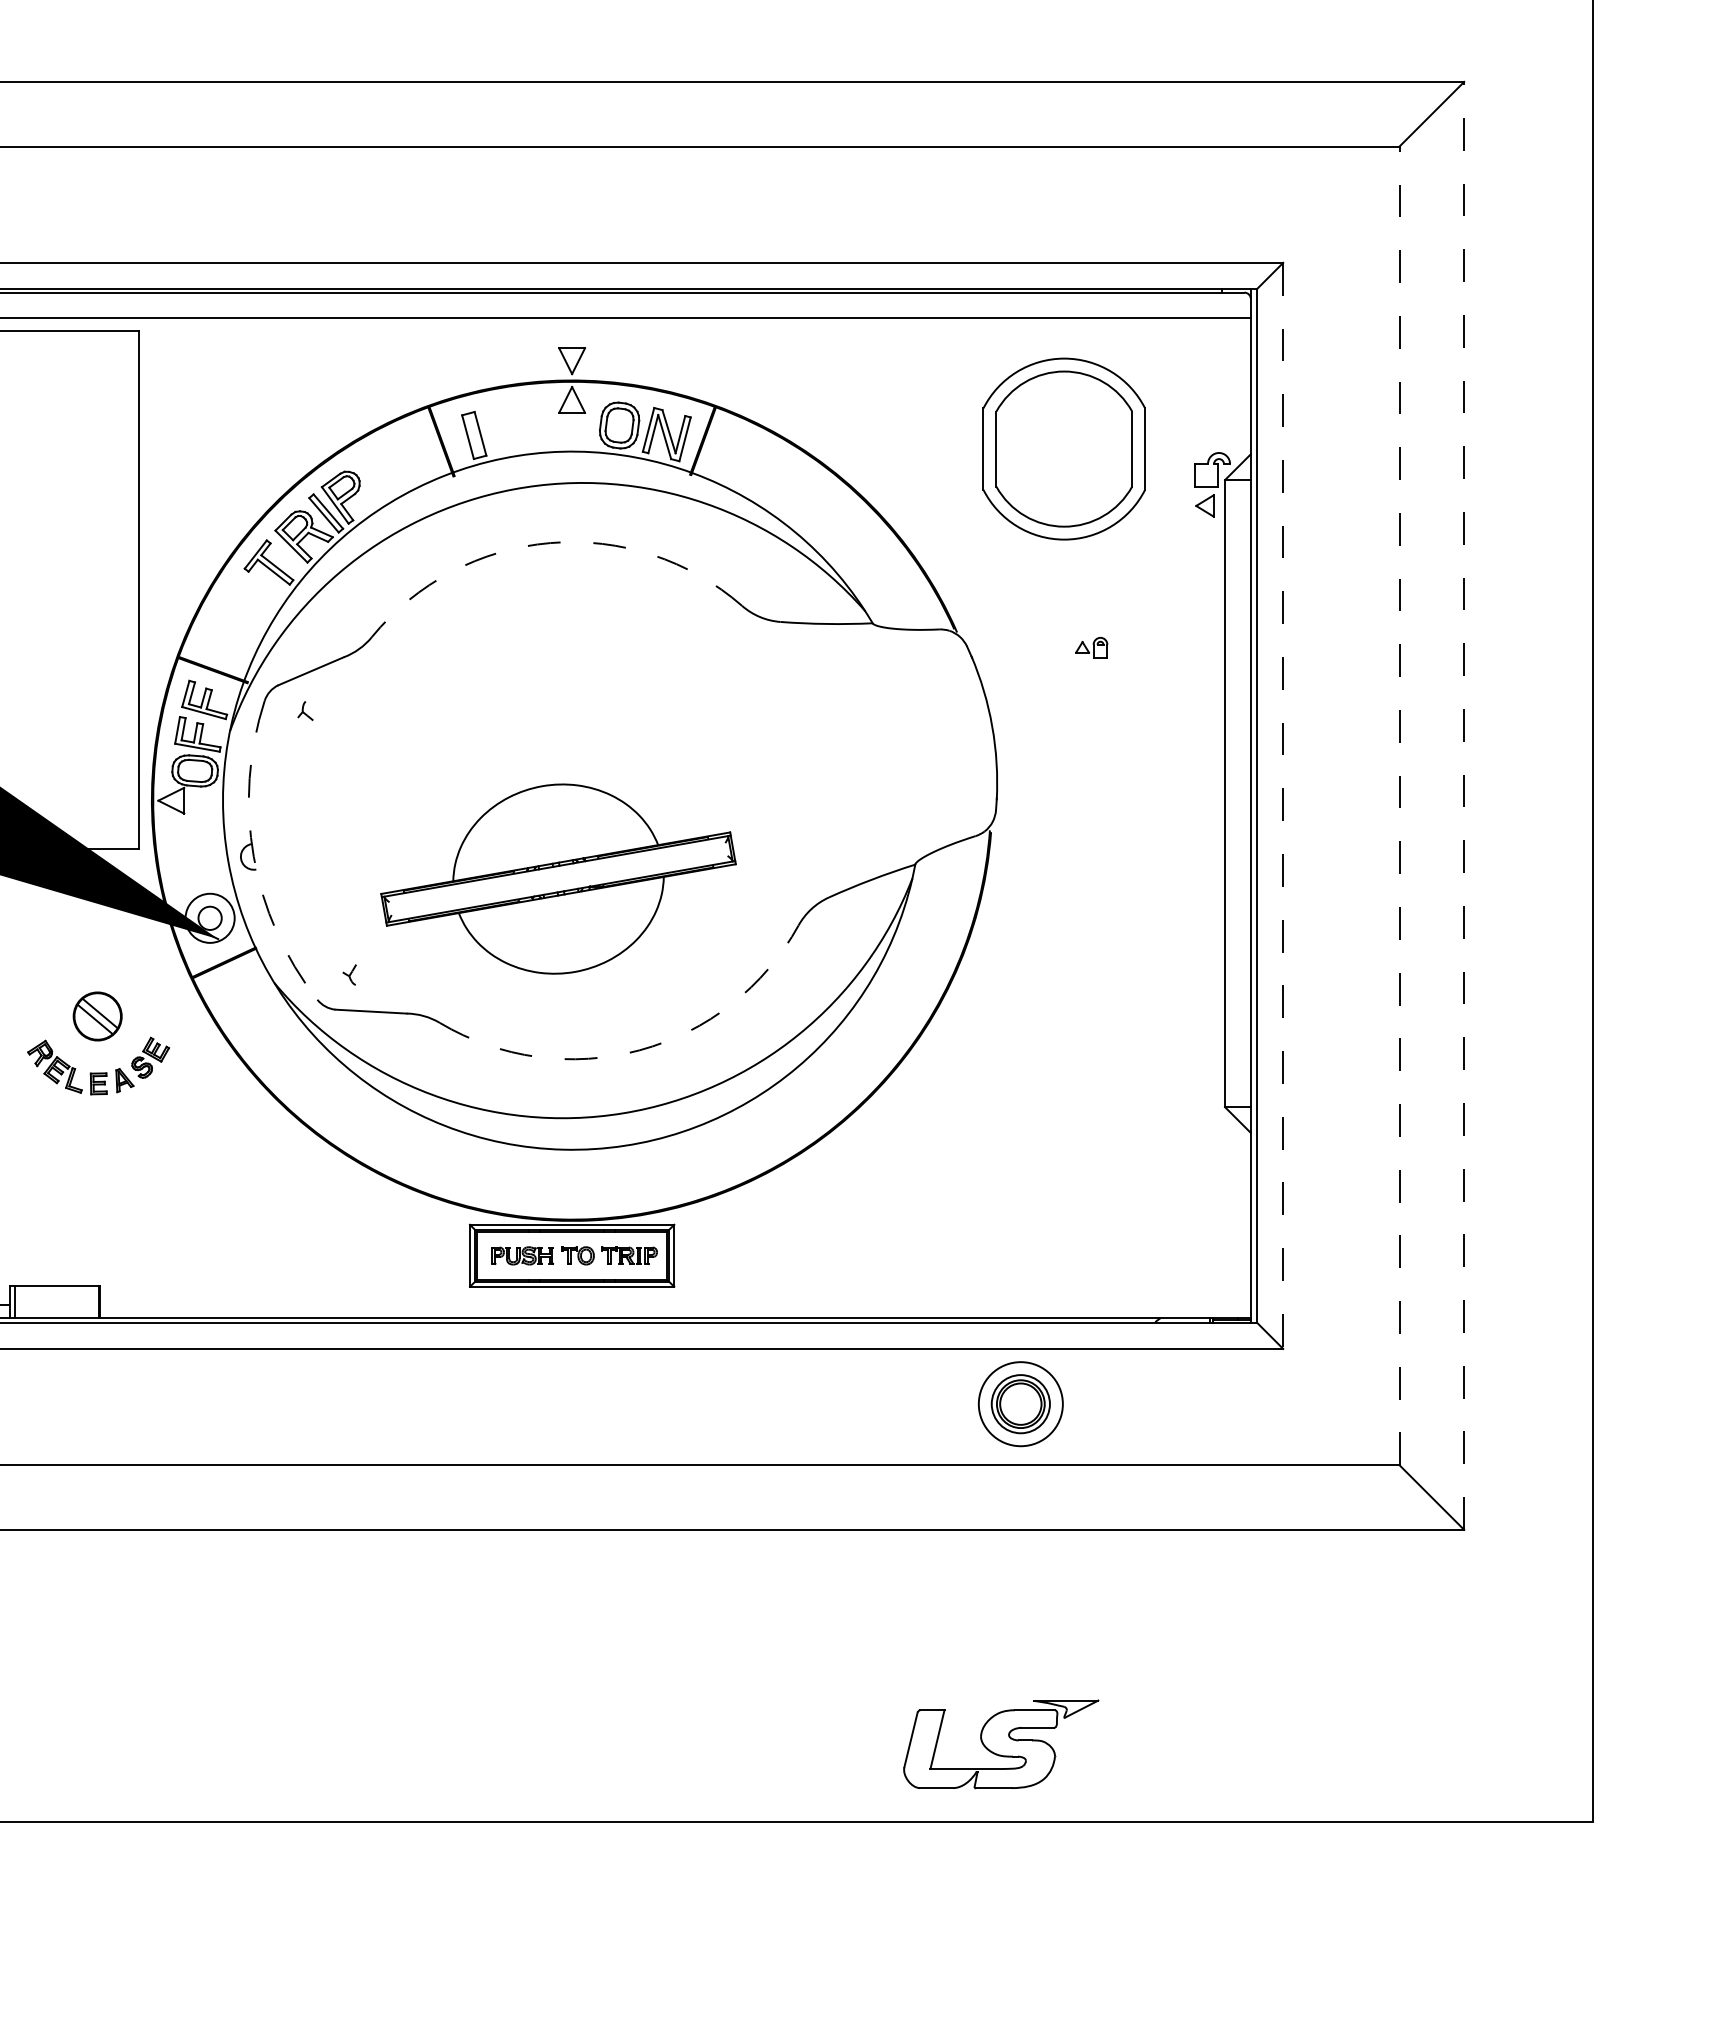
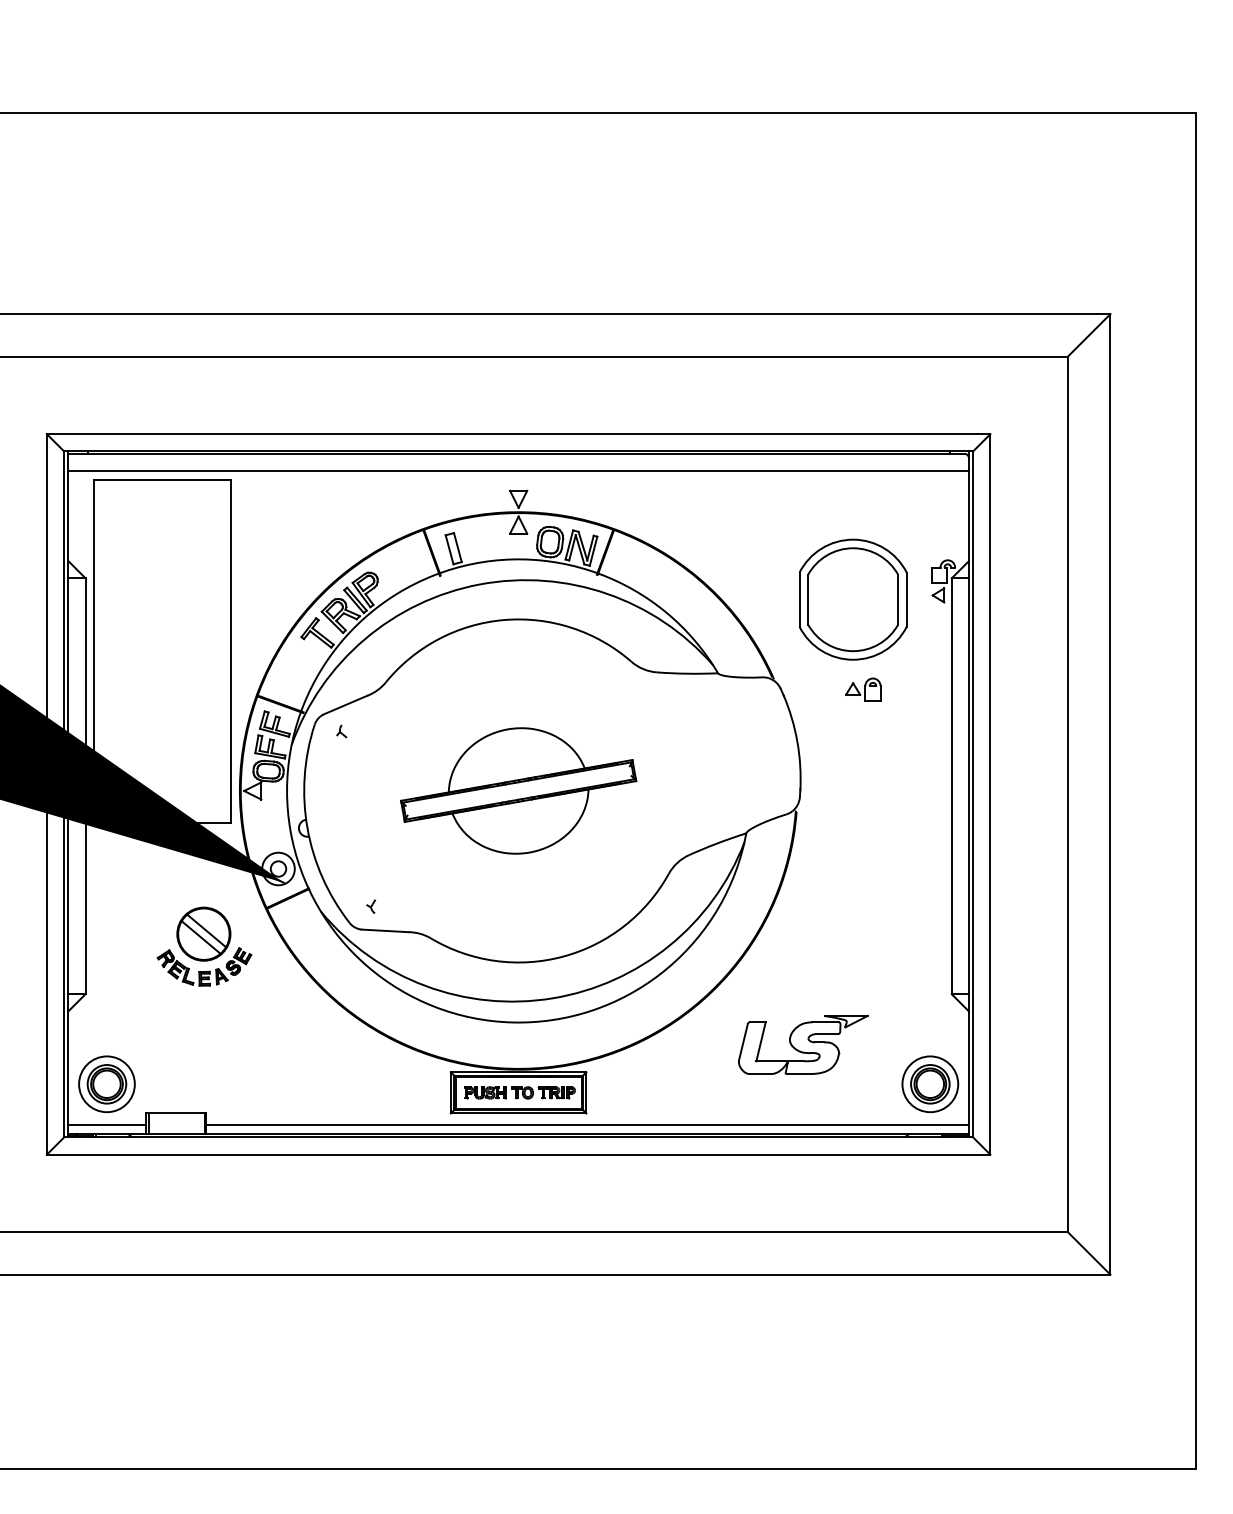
part: (1064, 448) -> (853, 599), moved
arc: (550, 543) -> (504, 620), dashed -> solid
part: (1091, 647) -> (863, 689), size x1.67
line: (1399, 804) -> (1067, 793), dashed -> solid
line: (1464, 804) -> (1110, 793), dashed -> solid
line: (1283, 806) -> (990, 794), dashed -> solid
arc: (253, 857) -> (307, 828), dashed -> solid
part: (558, 878) -> (518, 790), moved
part: (97, 1015) -> (203, 933), size x1.67
arc: (639, 1050) -> (563, 956), dashed -> solid
line: (674, 1304) -> (586, 1125), added
part: (1021, 1404) -> (930, 1084), moved
part: (1001, 1743) -> (803, 1044), moved

